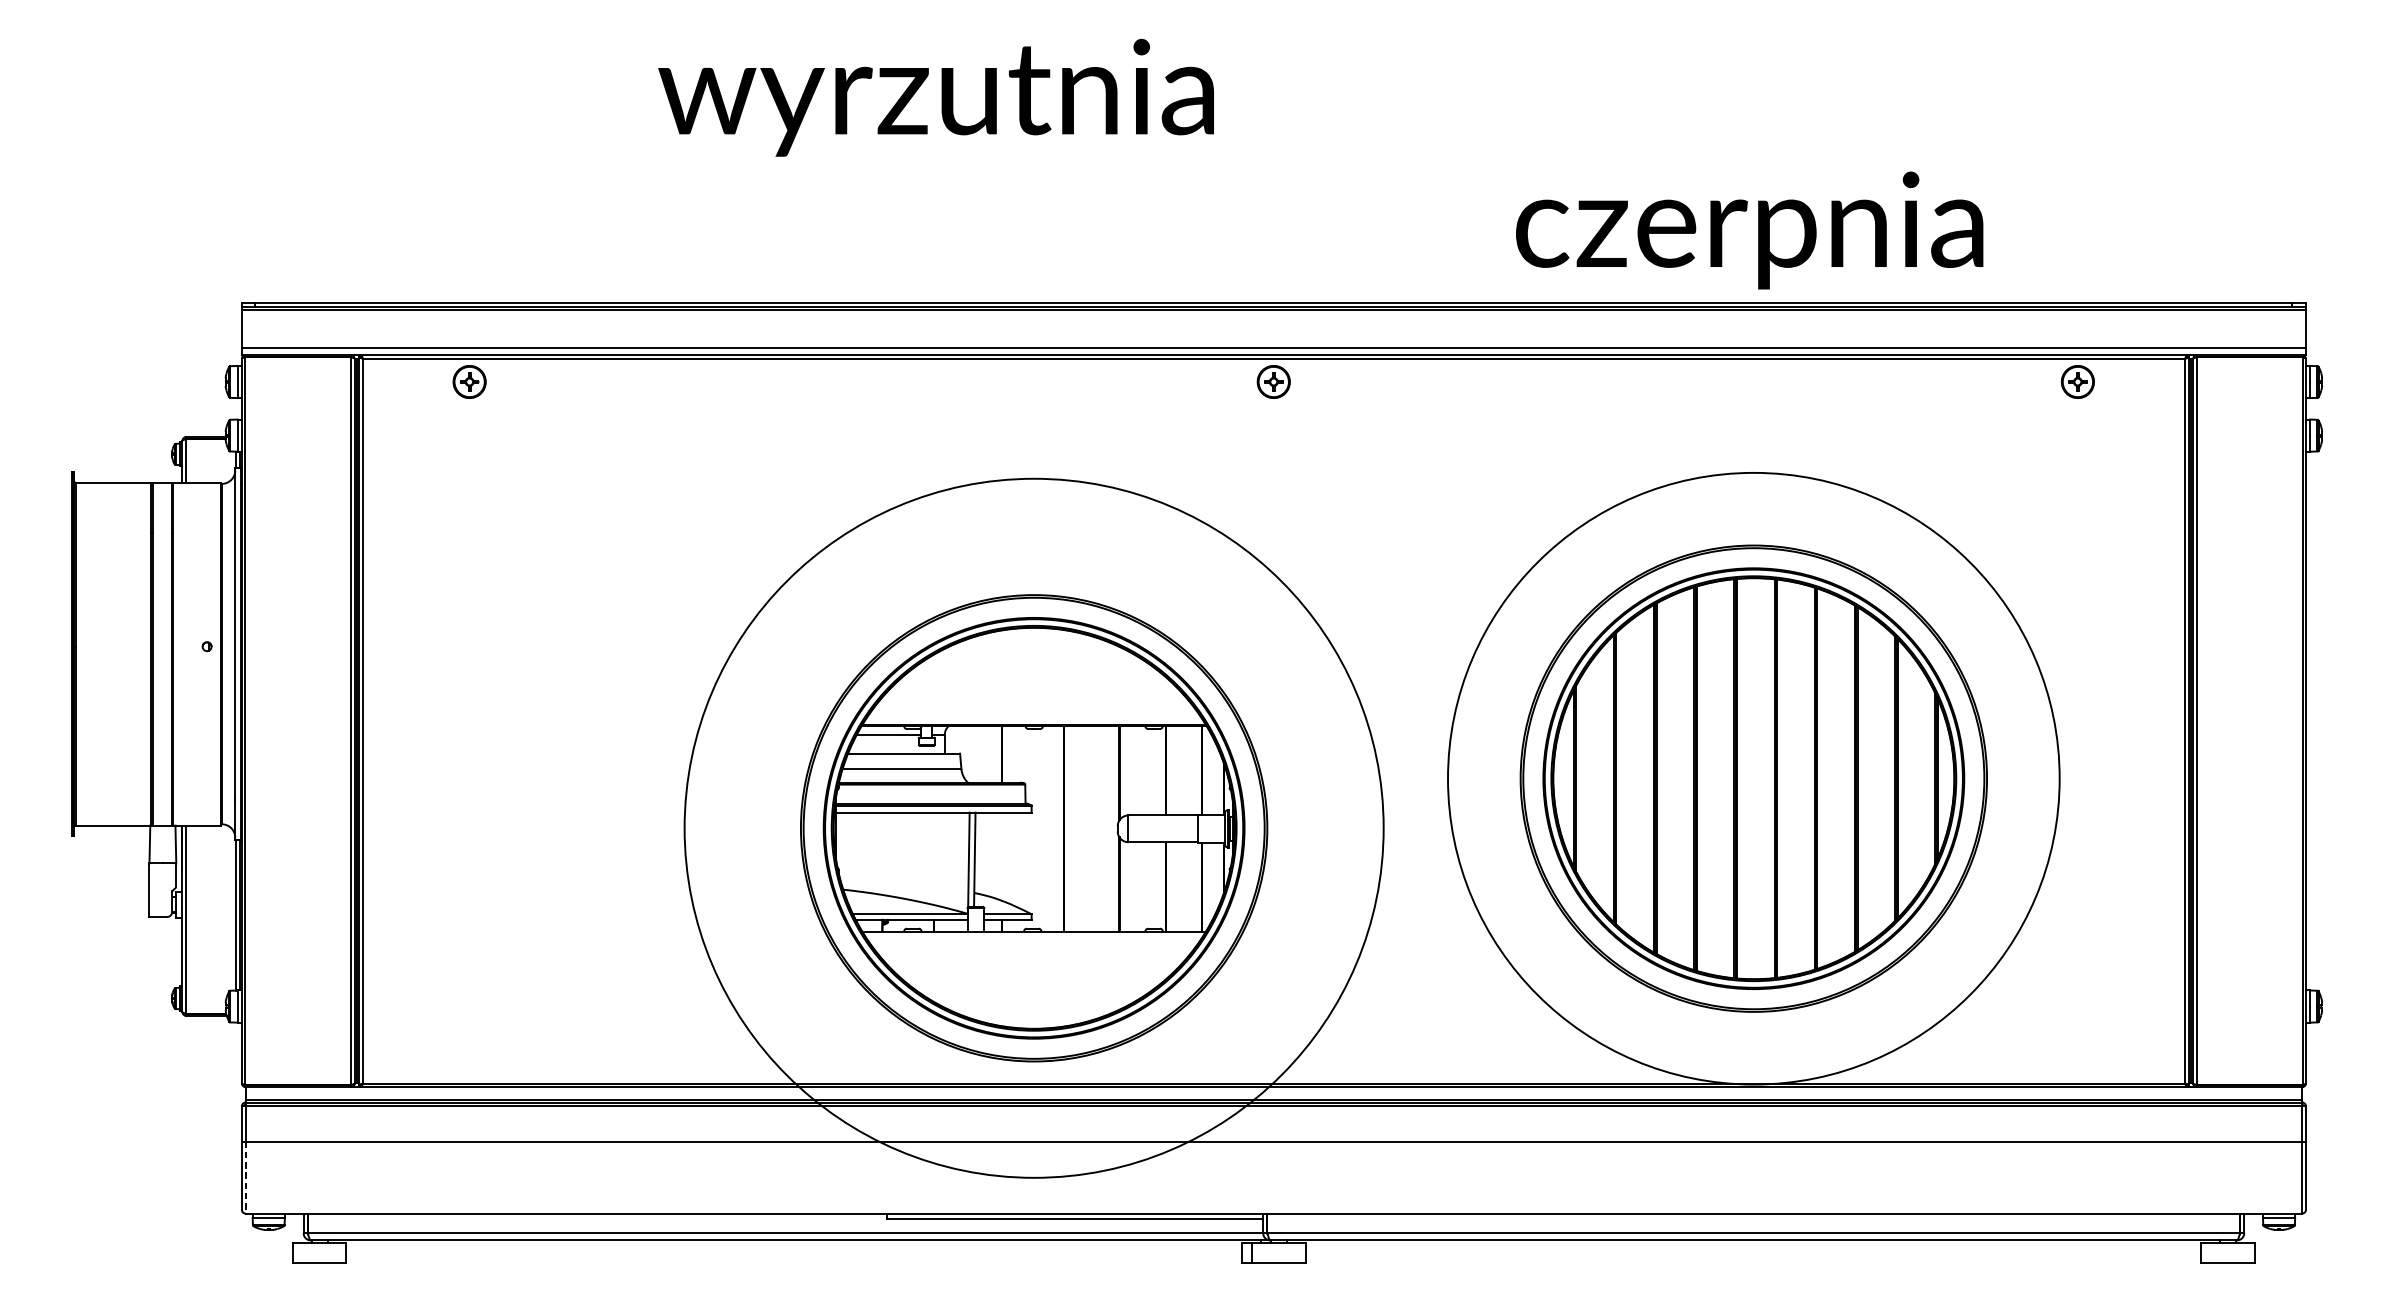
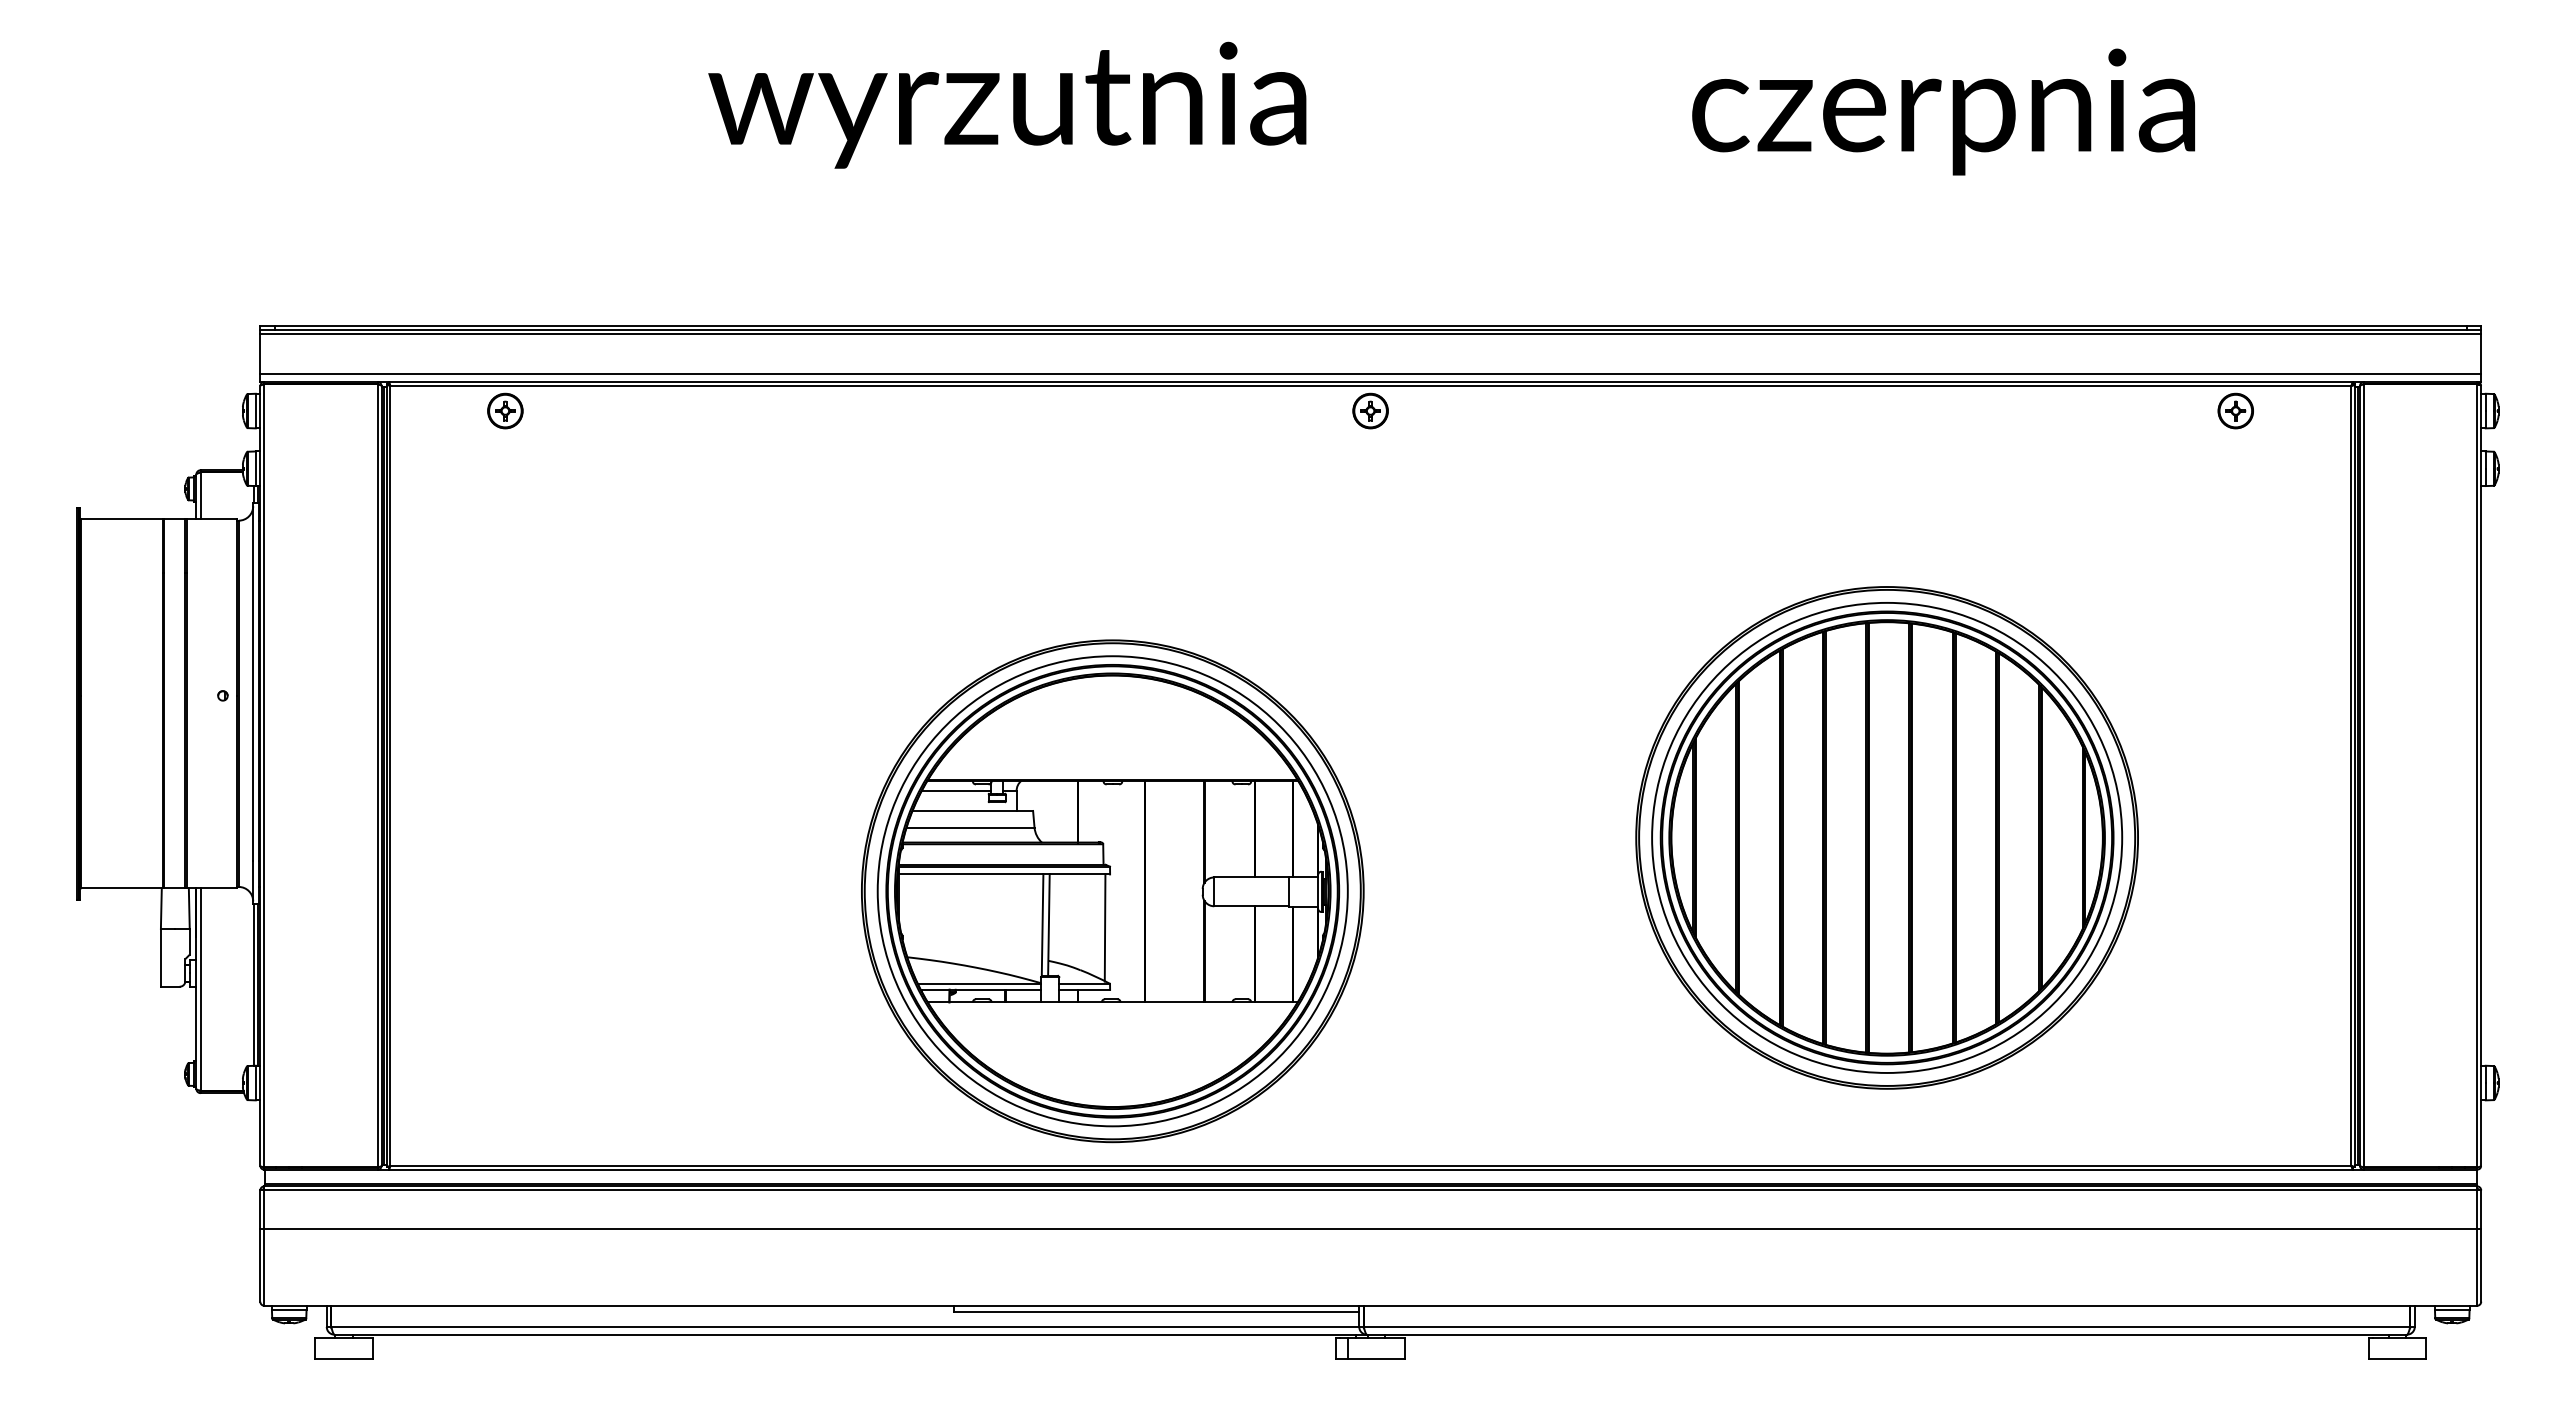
text: (1749, 229) -> (1943, 111), moved
circle: (1754, 778) -> (1887, 837), size x0.71
circle: (1033, 828) -> (1112, 891), size x0.62
line: (1026, 861) -> (1104, 927), added
line: (245, 1177) -> (264, 1267), dashed -> solid

